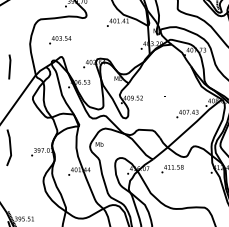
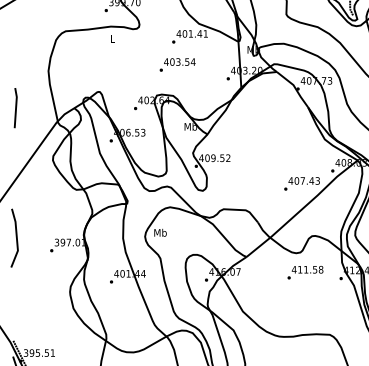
text: (60, 40) -> (178, 65), moved
text: (172, 169) -> (305, 273), moved

